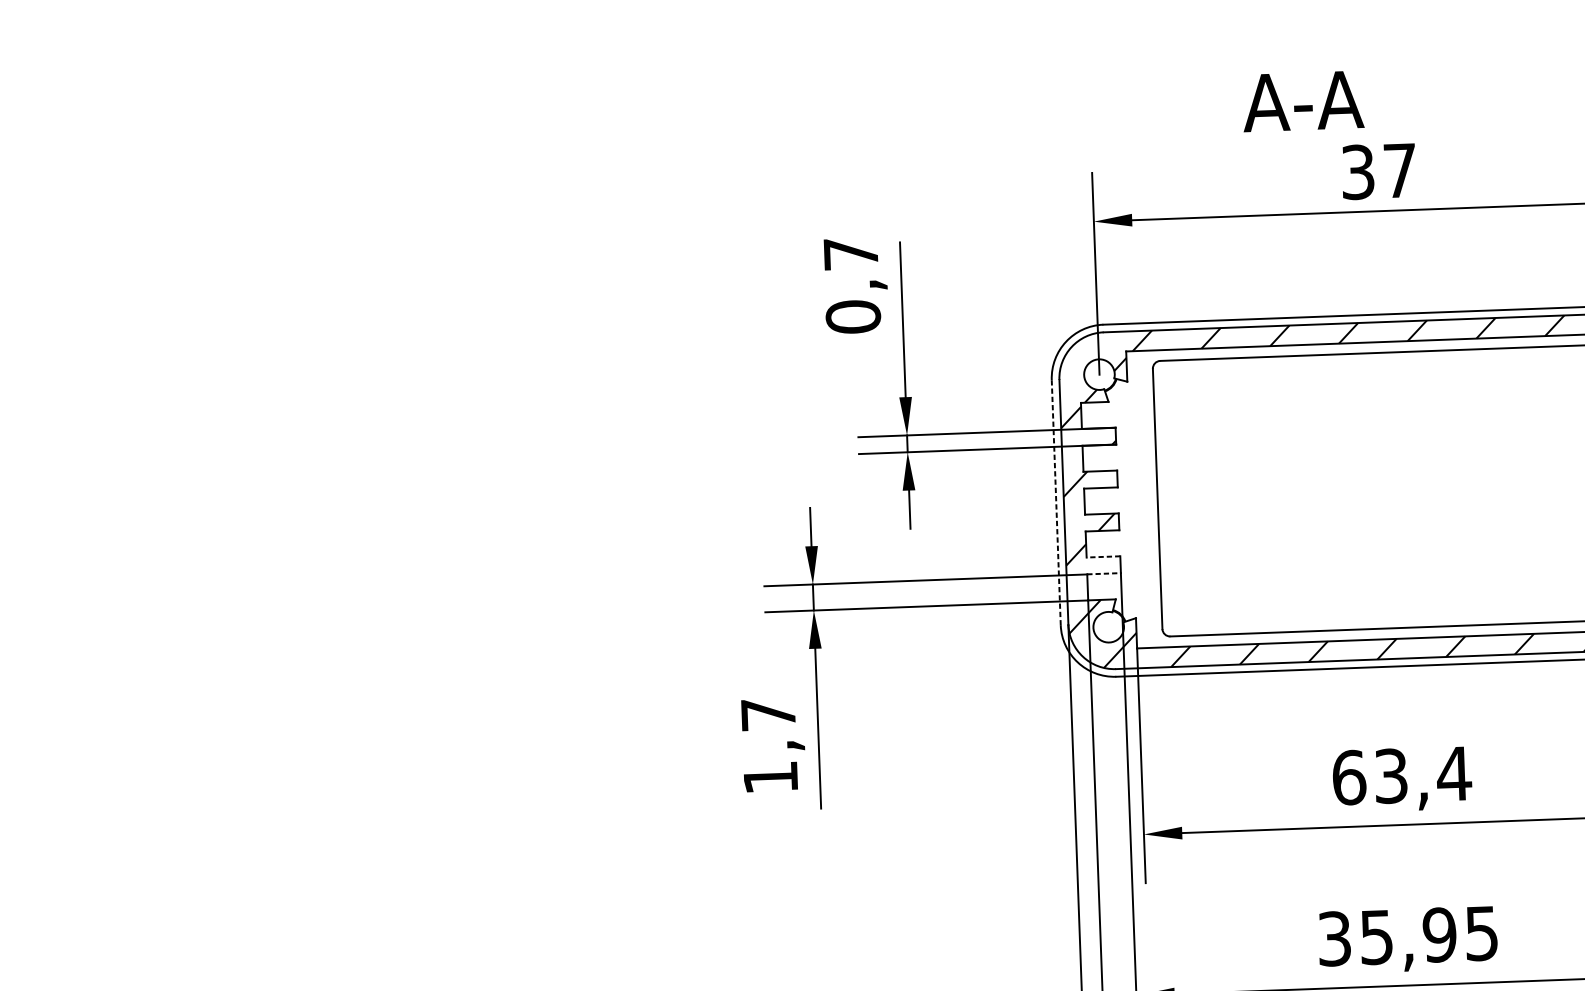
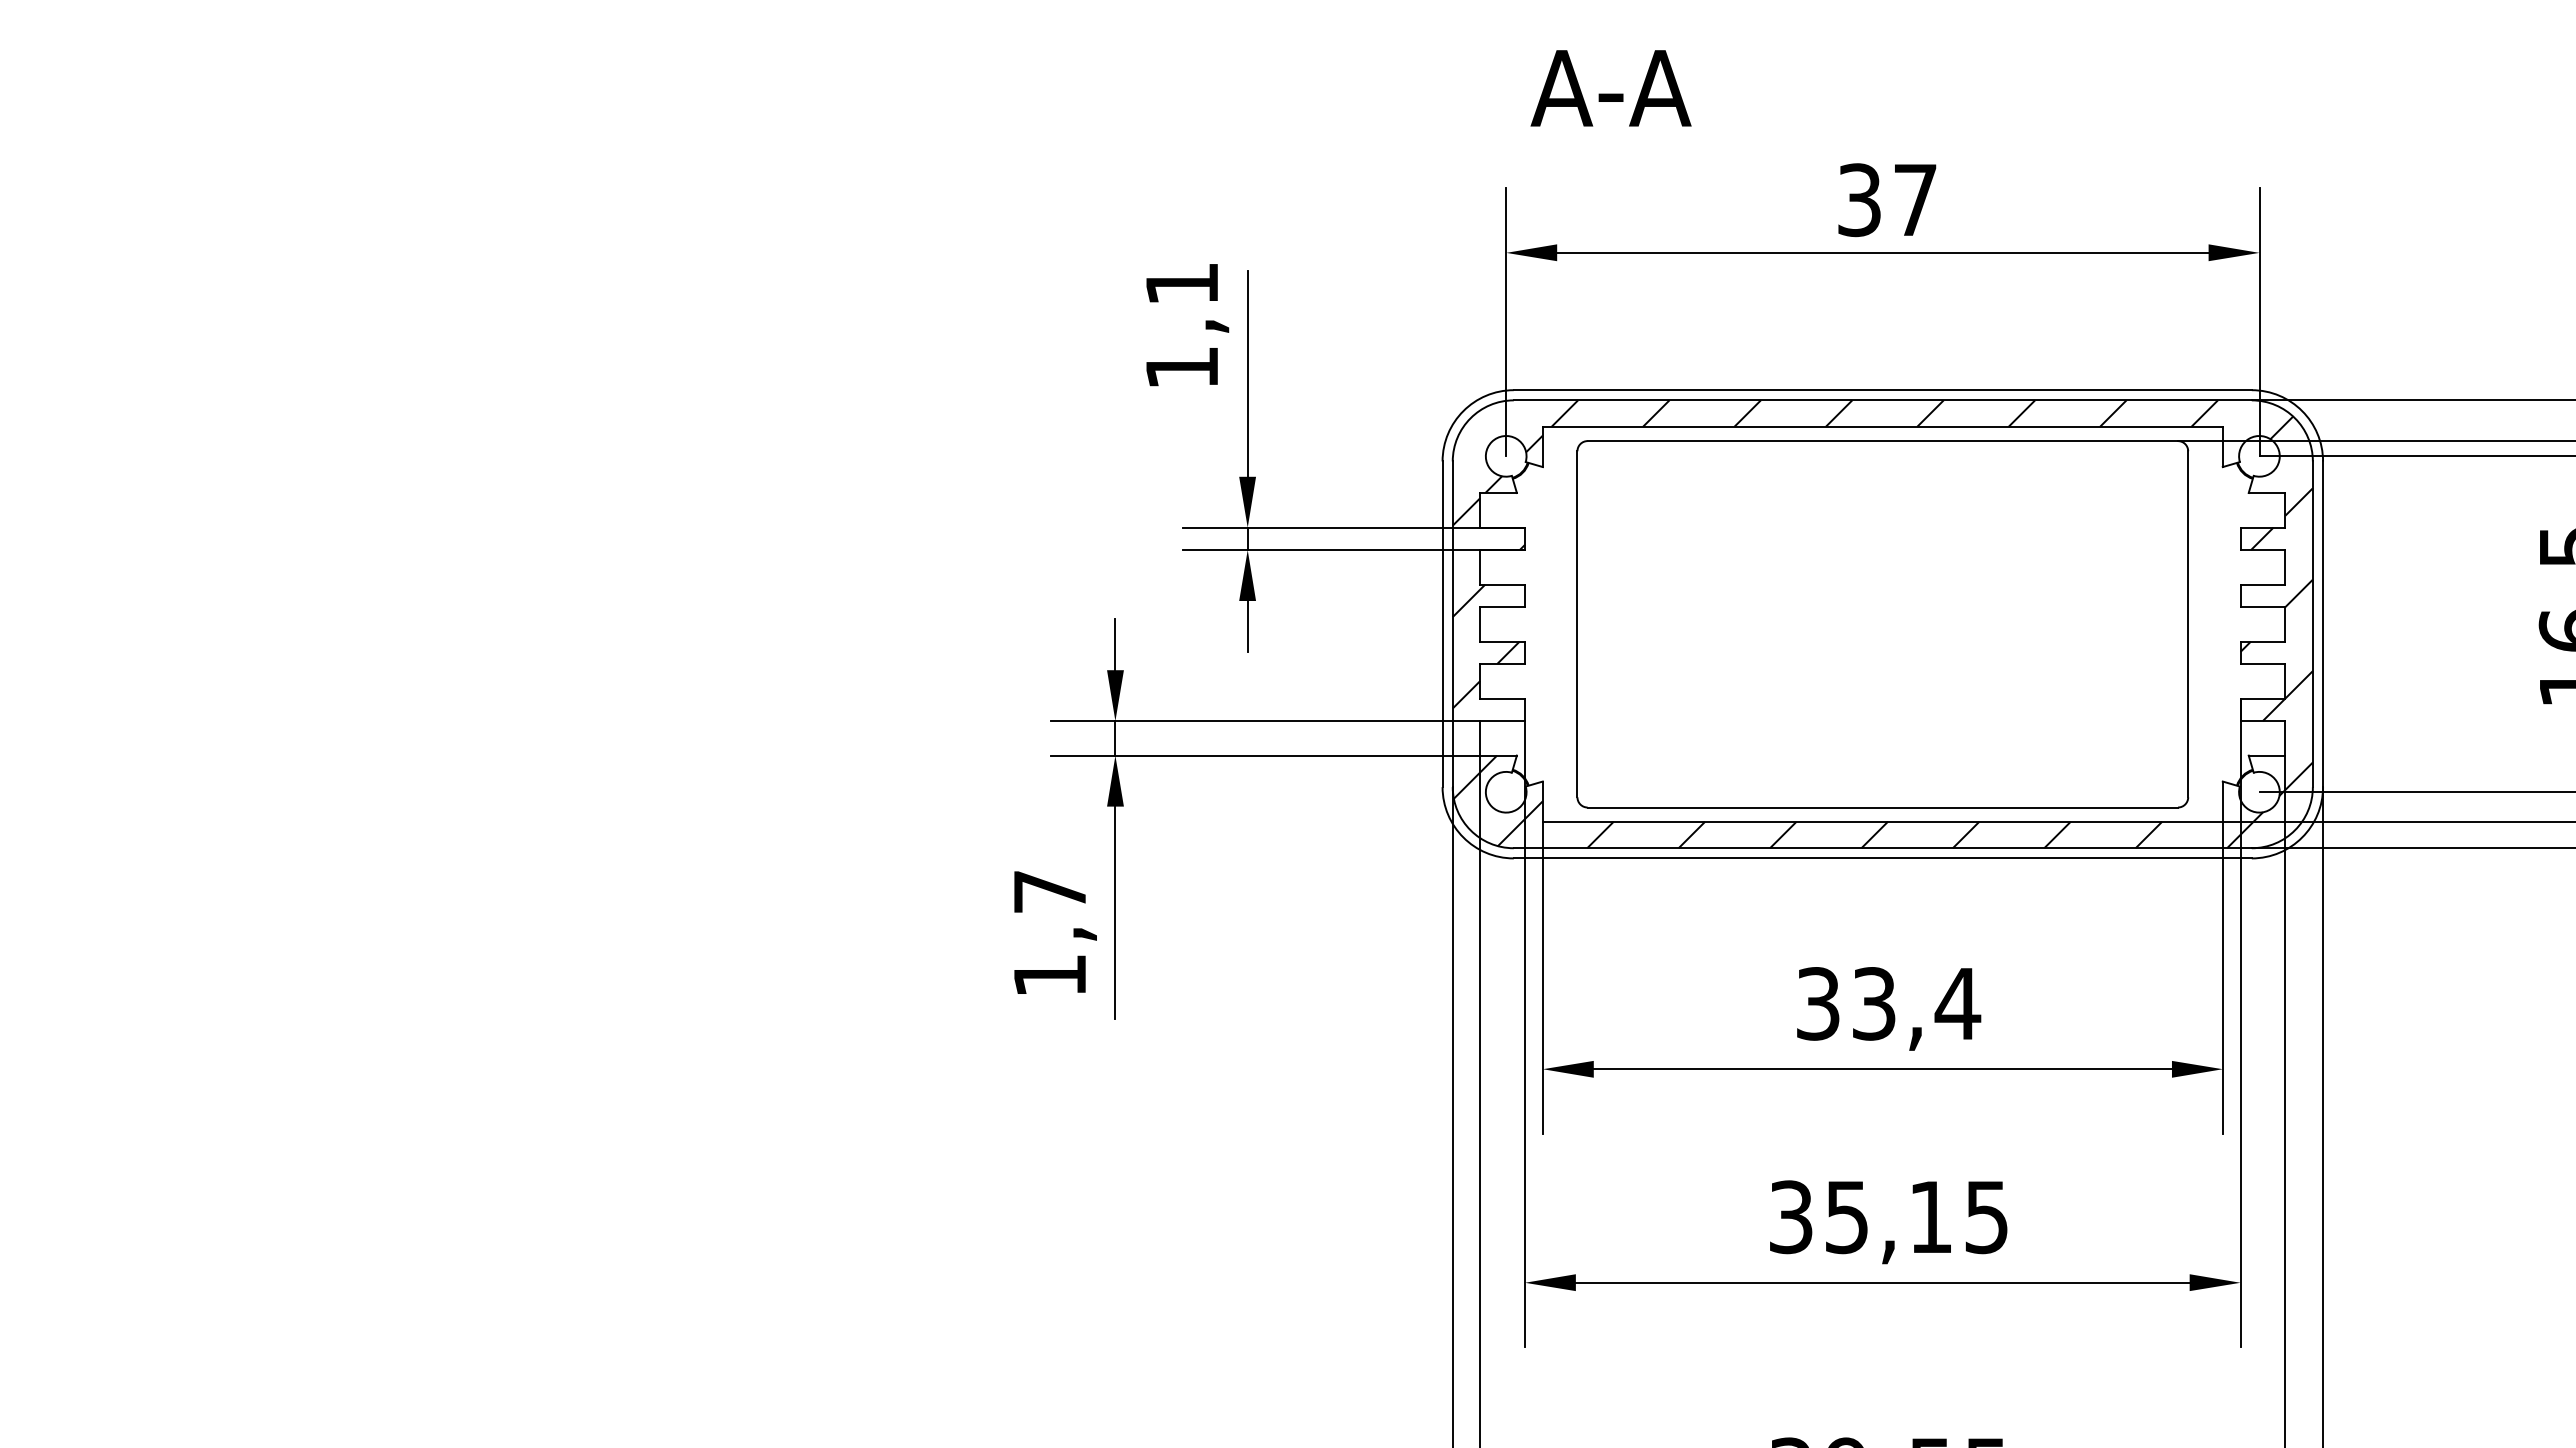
text: (1302, 101) -> (1610, 88), moved
text: (852, 285) -> (1182, 326), 0,7 -> 1,1
line: (1056, 502) -> (1442, 624), dashed -> solid
line: (1103, 556) -> (1502, 698), dashed -> solid
line: (1104, 574) -> (1503, 721), dashed -> solid
text: (1349, 777) -> (1818, 1003), 63,4 -> 33,4
text: (1439, 935) -> (1930, 1217), 35,95 -> 35,15

